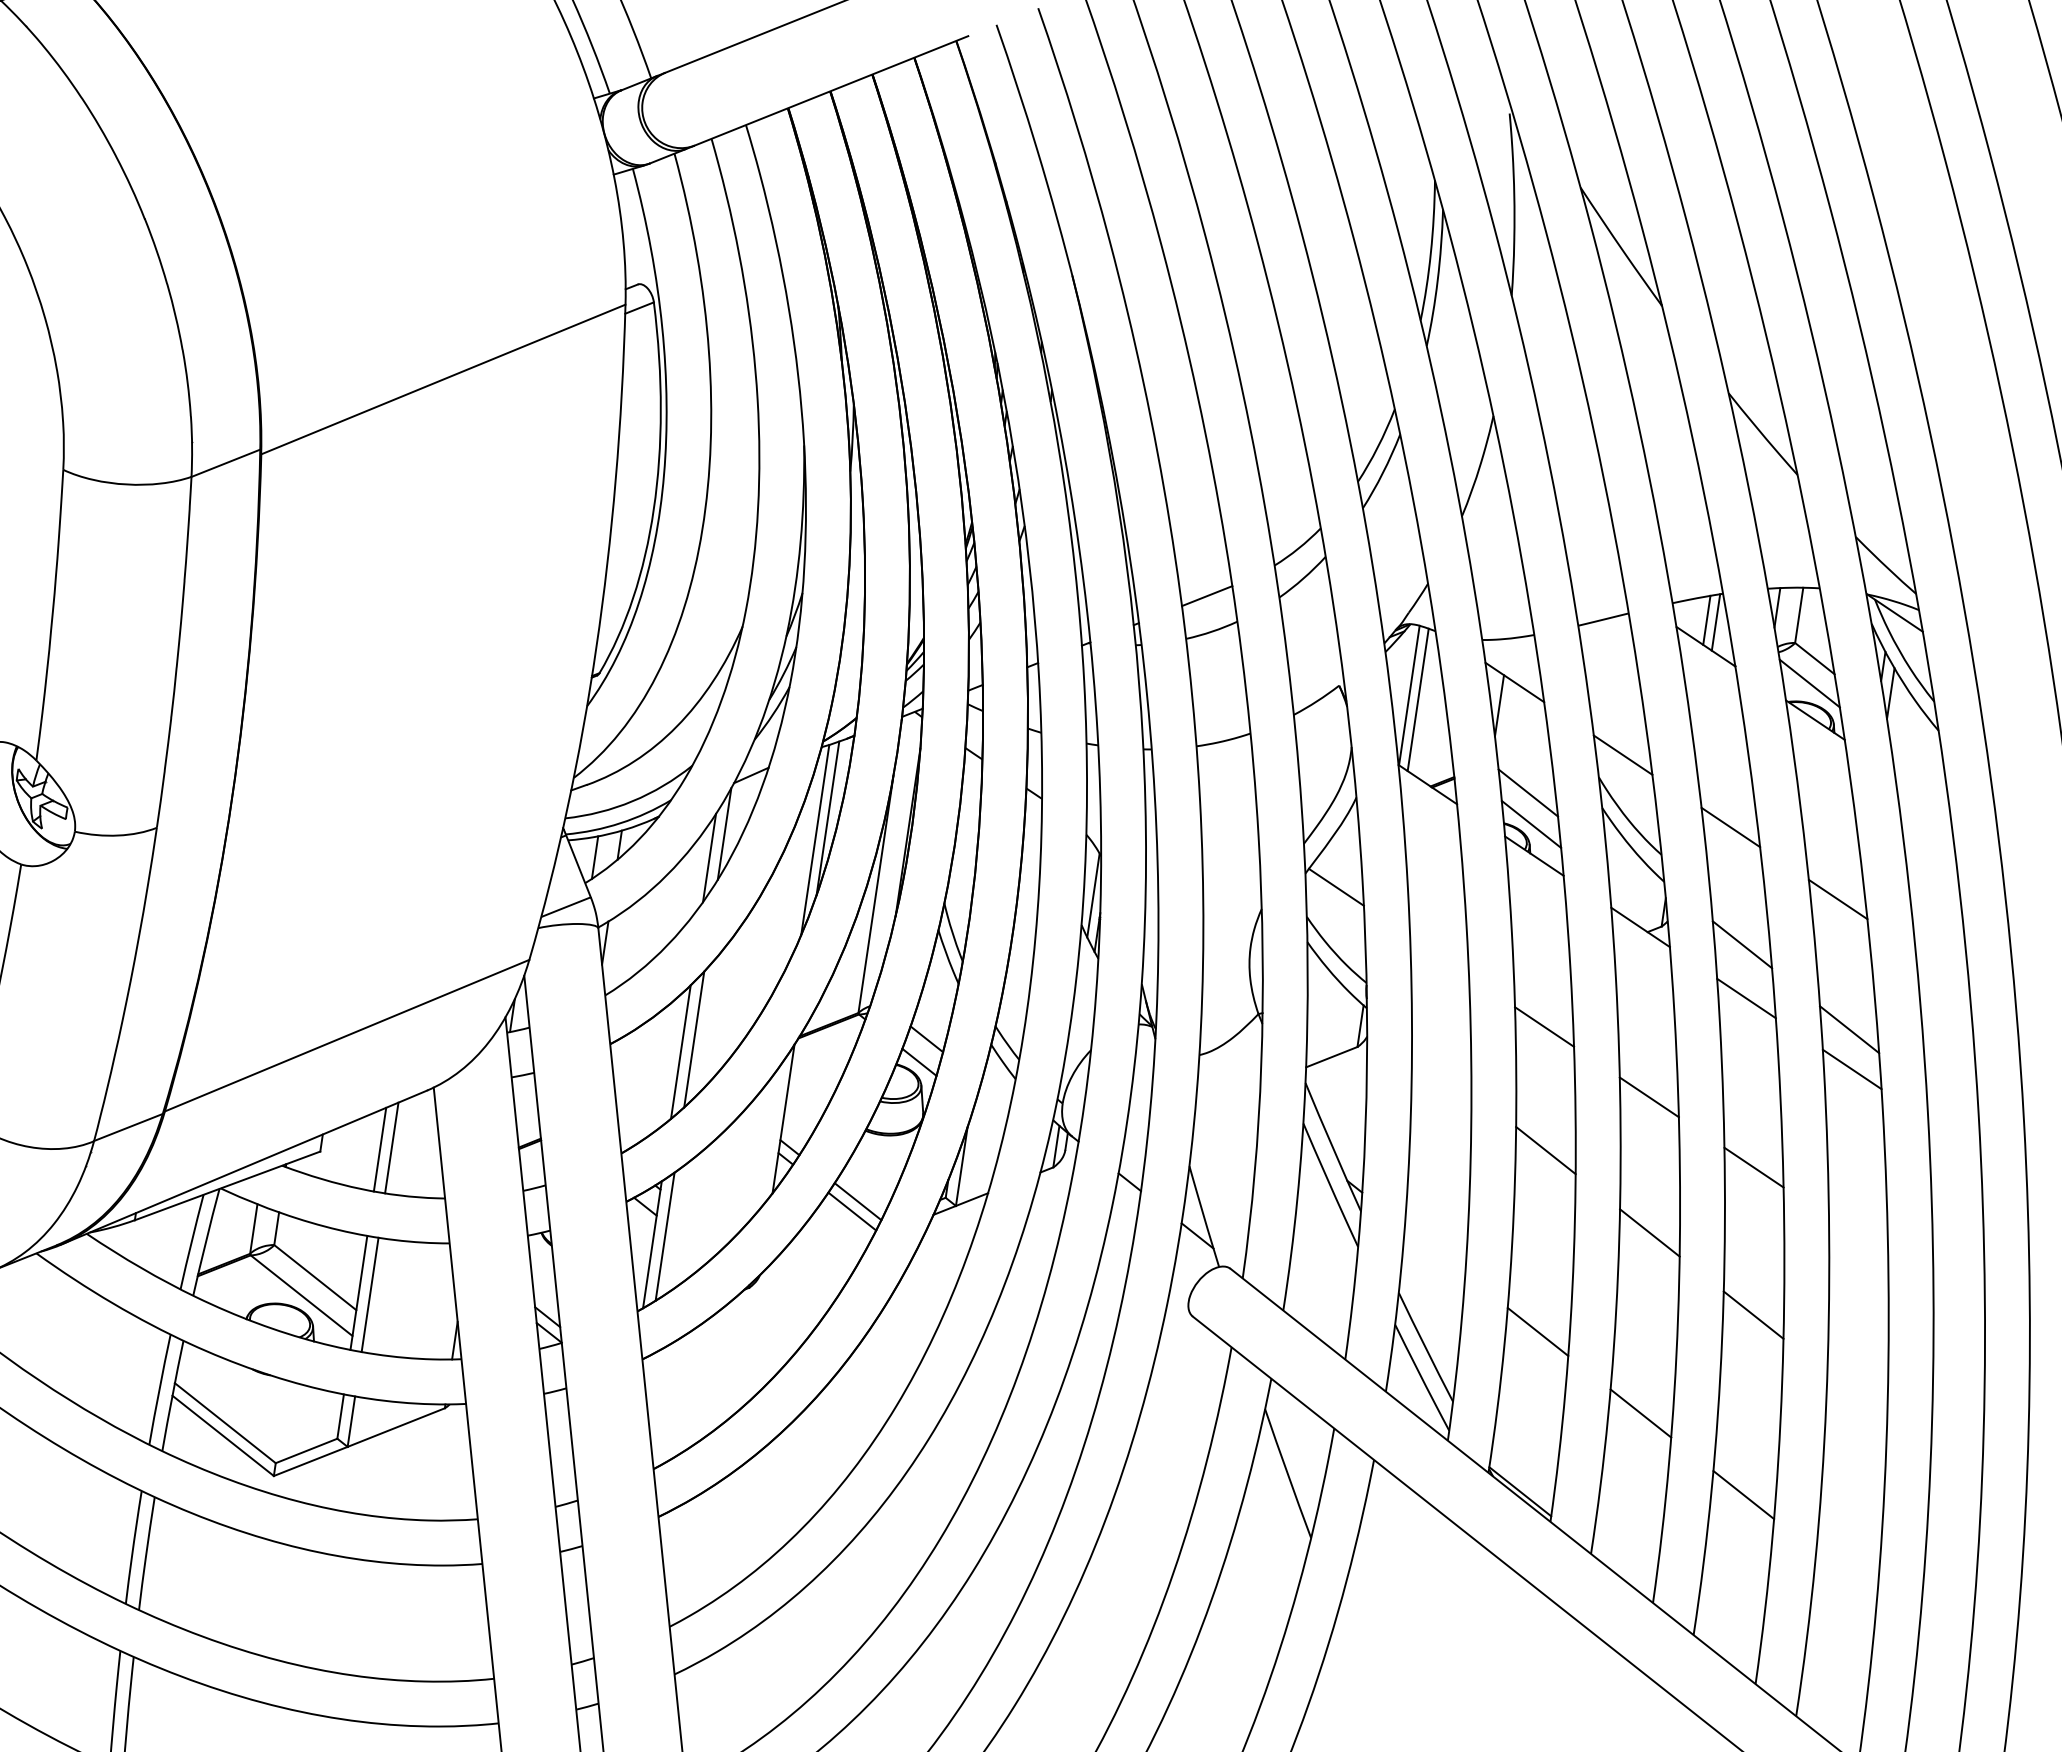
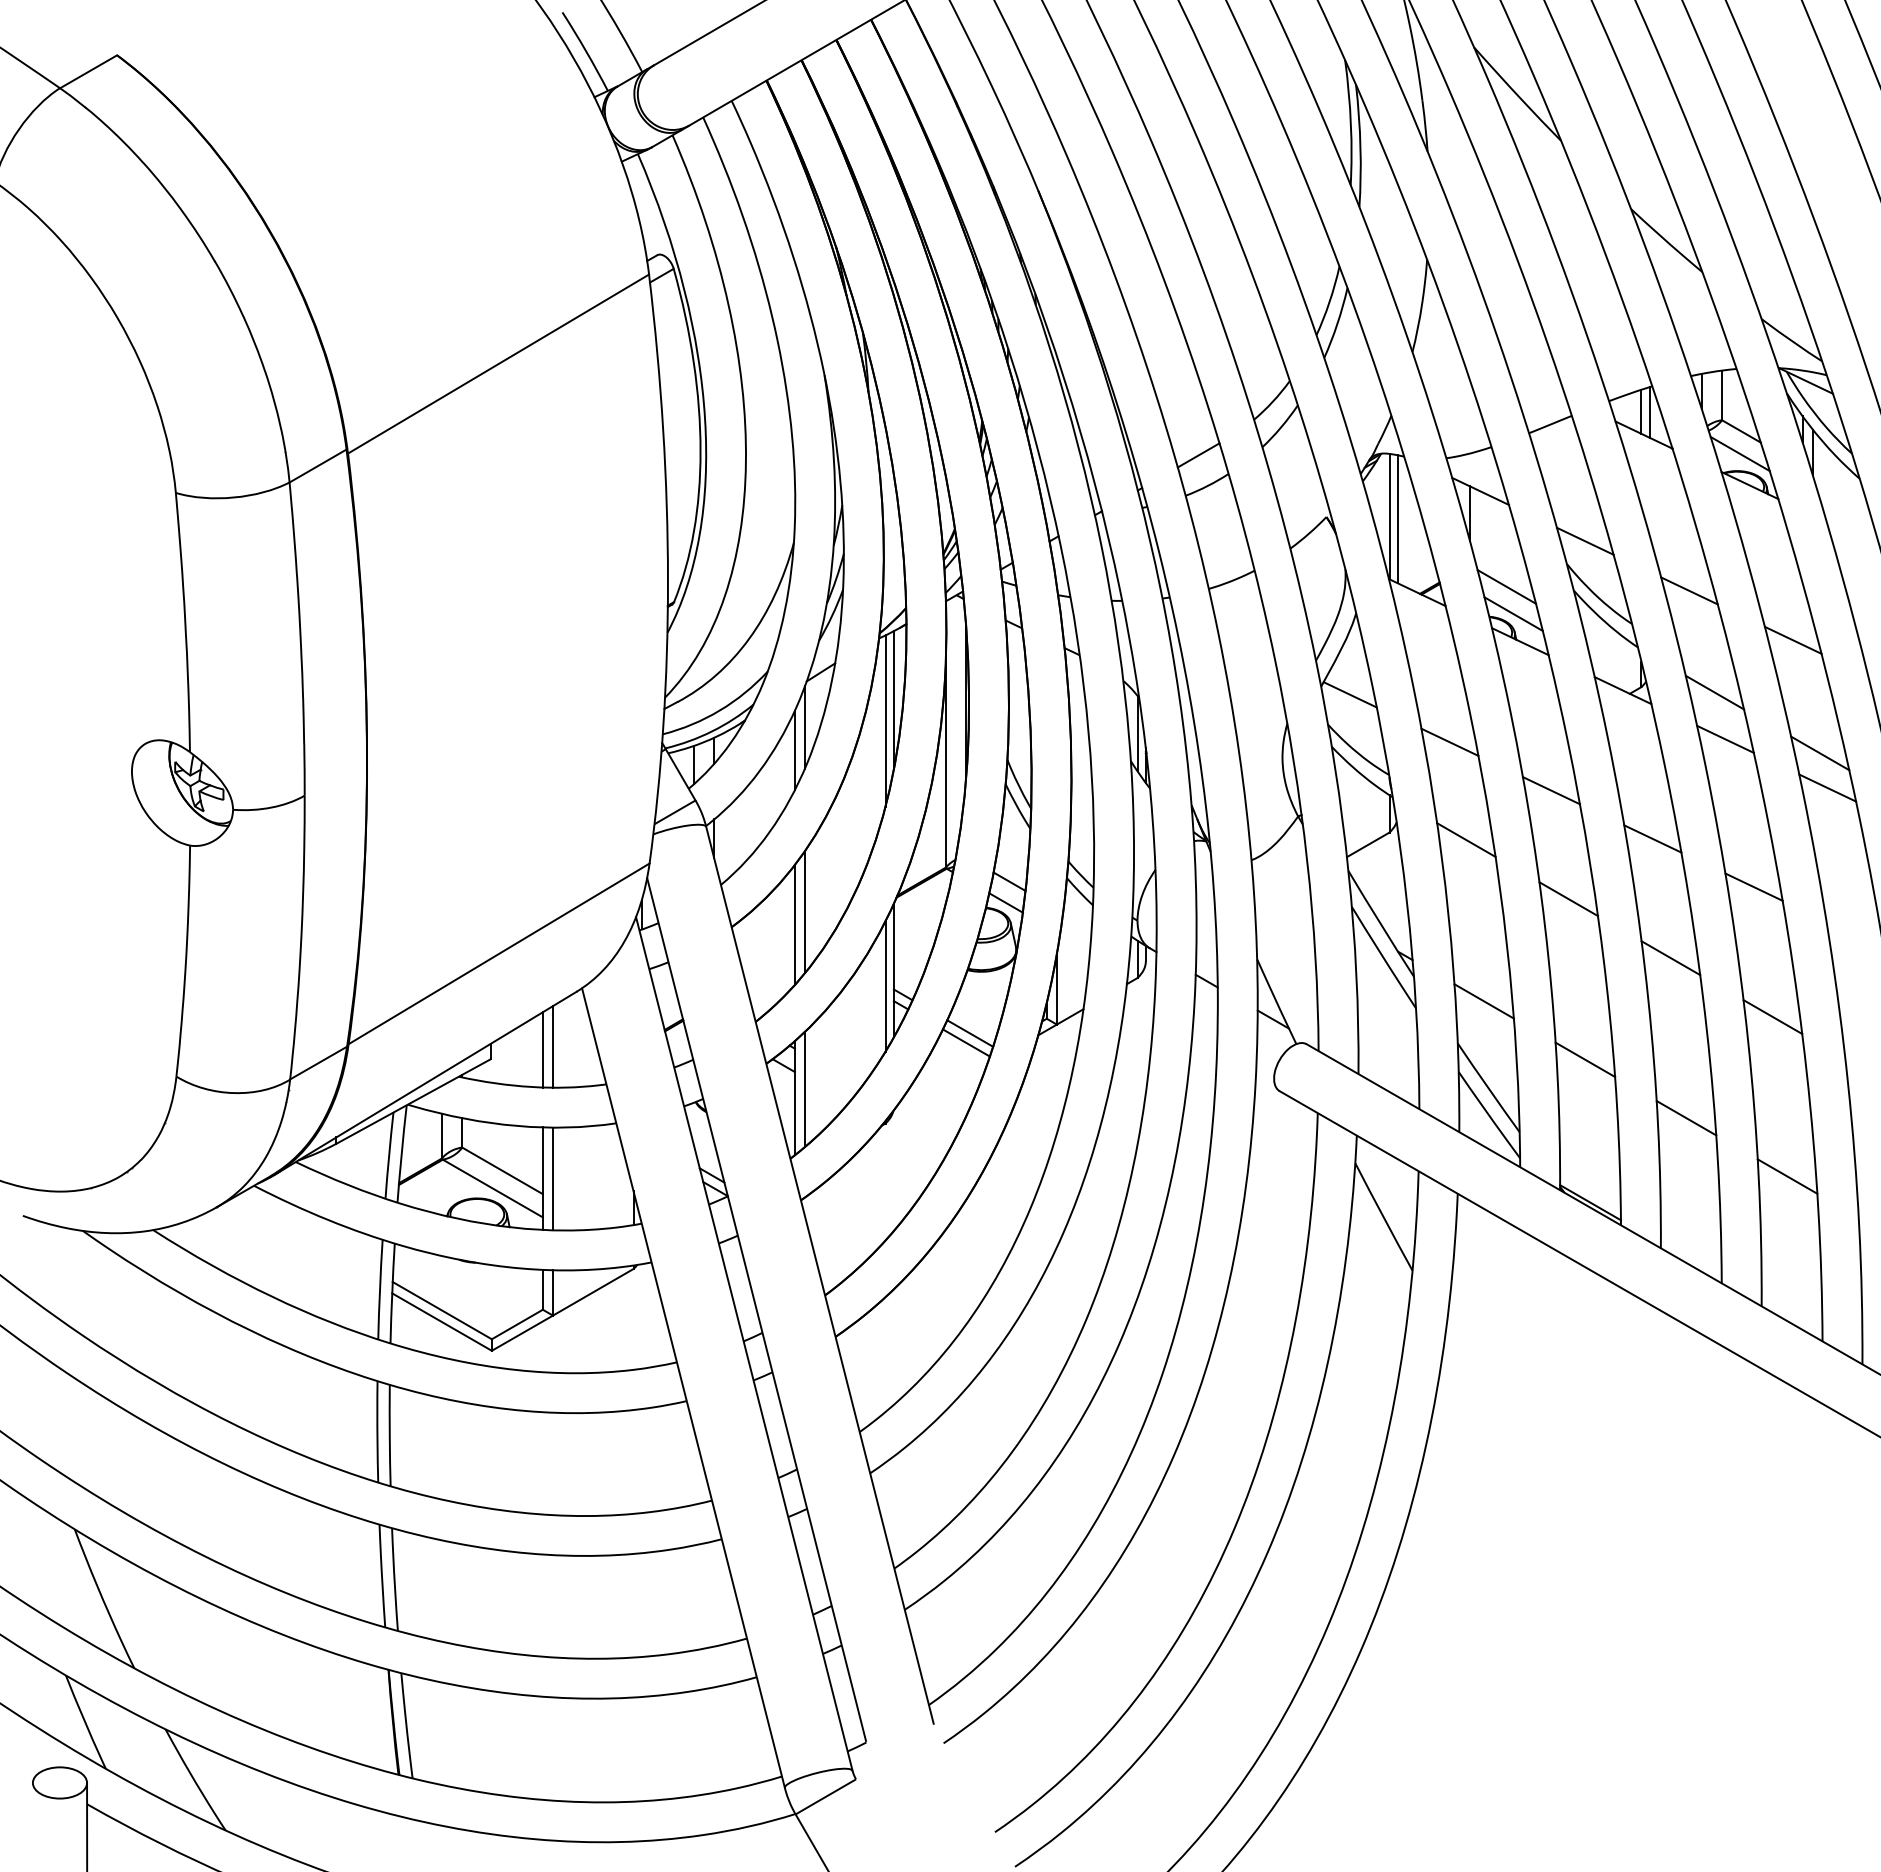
line: (1439, 955) -> (1449, 741), added
line: (1441, 1067) -> (1466, 839), added
line: (771, 1135) -> (885, 986), added
line: (1434, 1250) -> (1483, 1001), added

